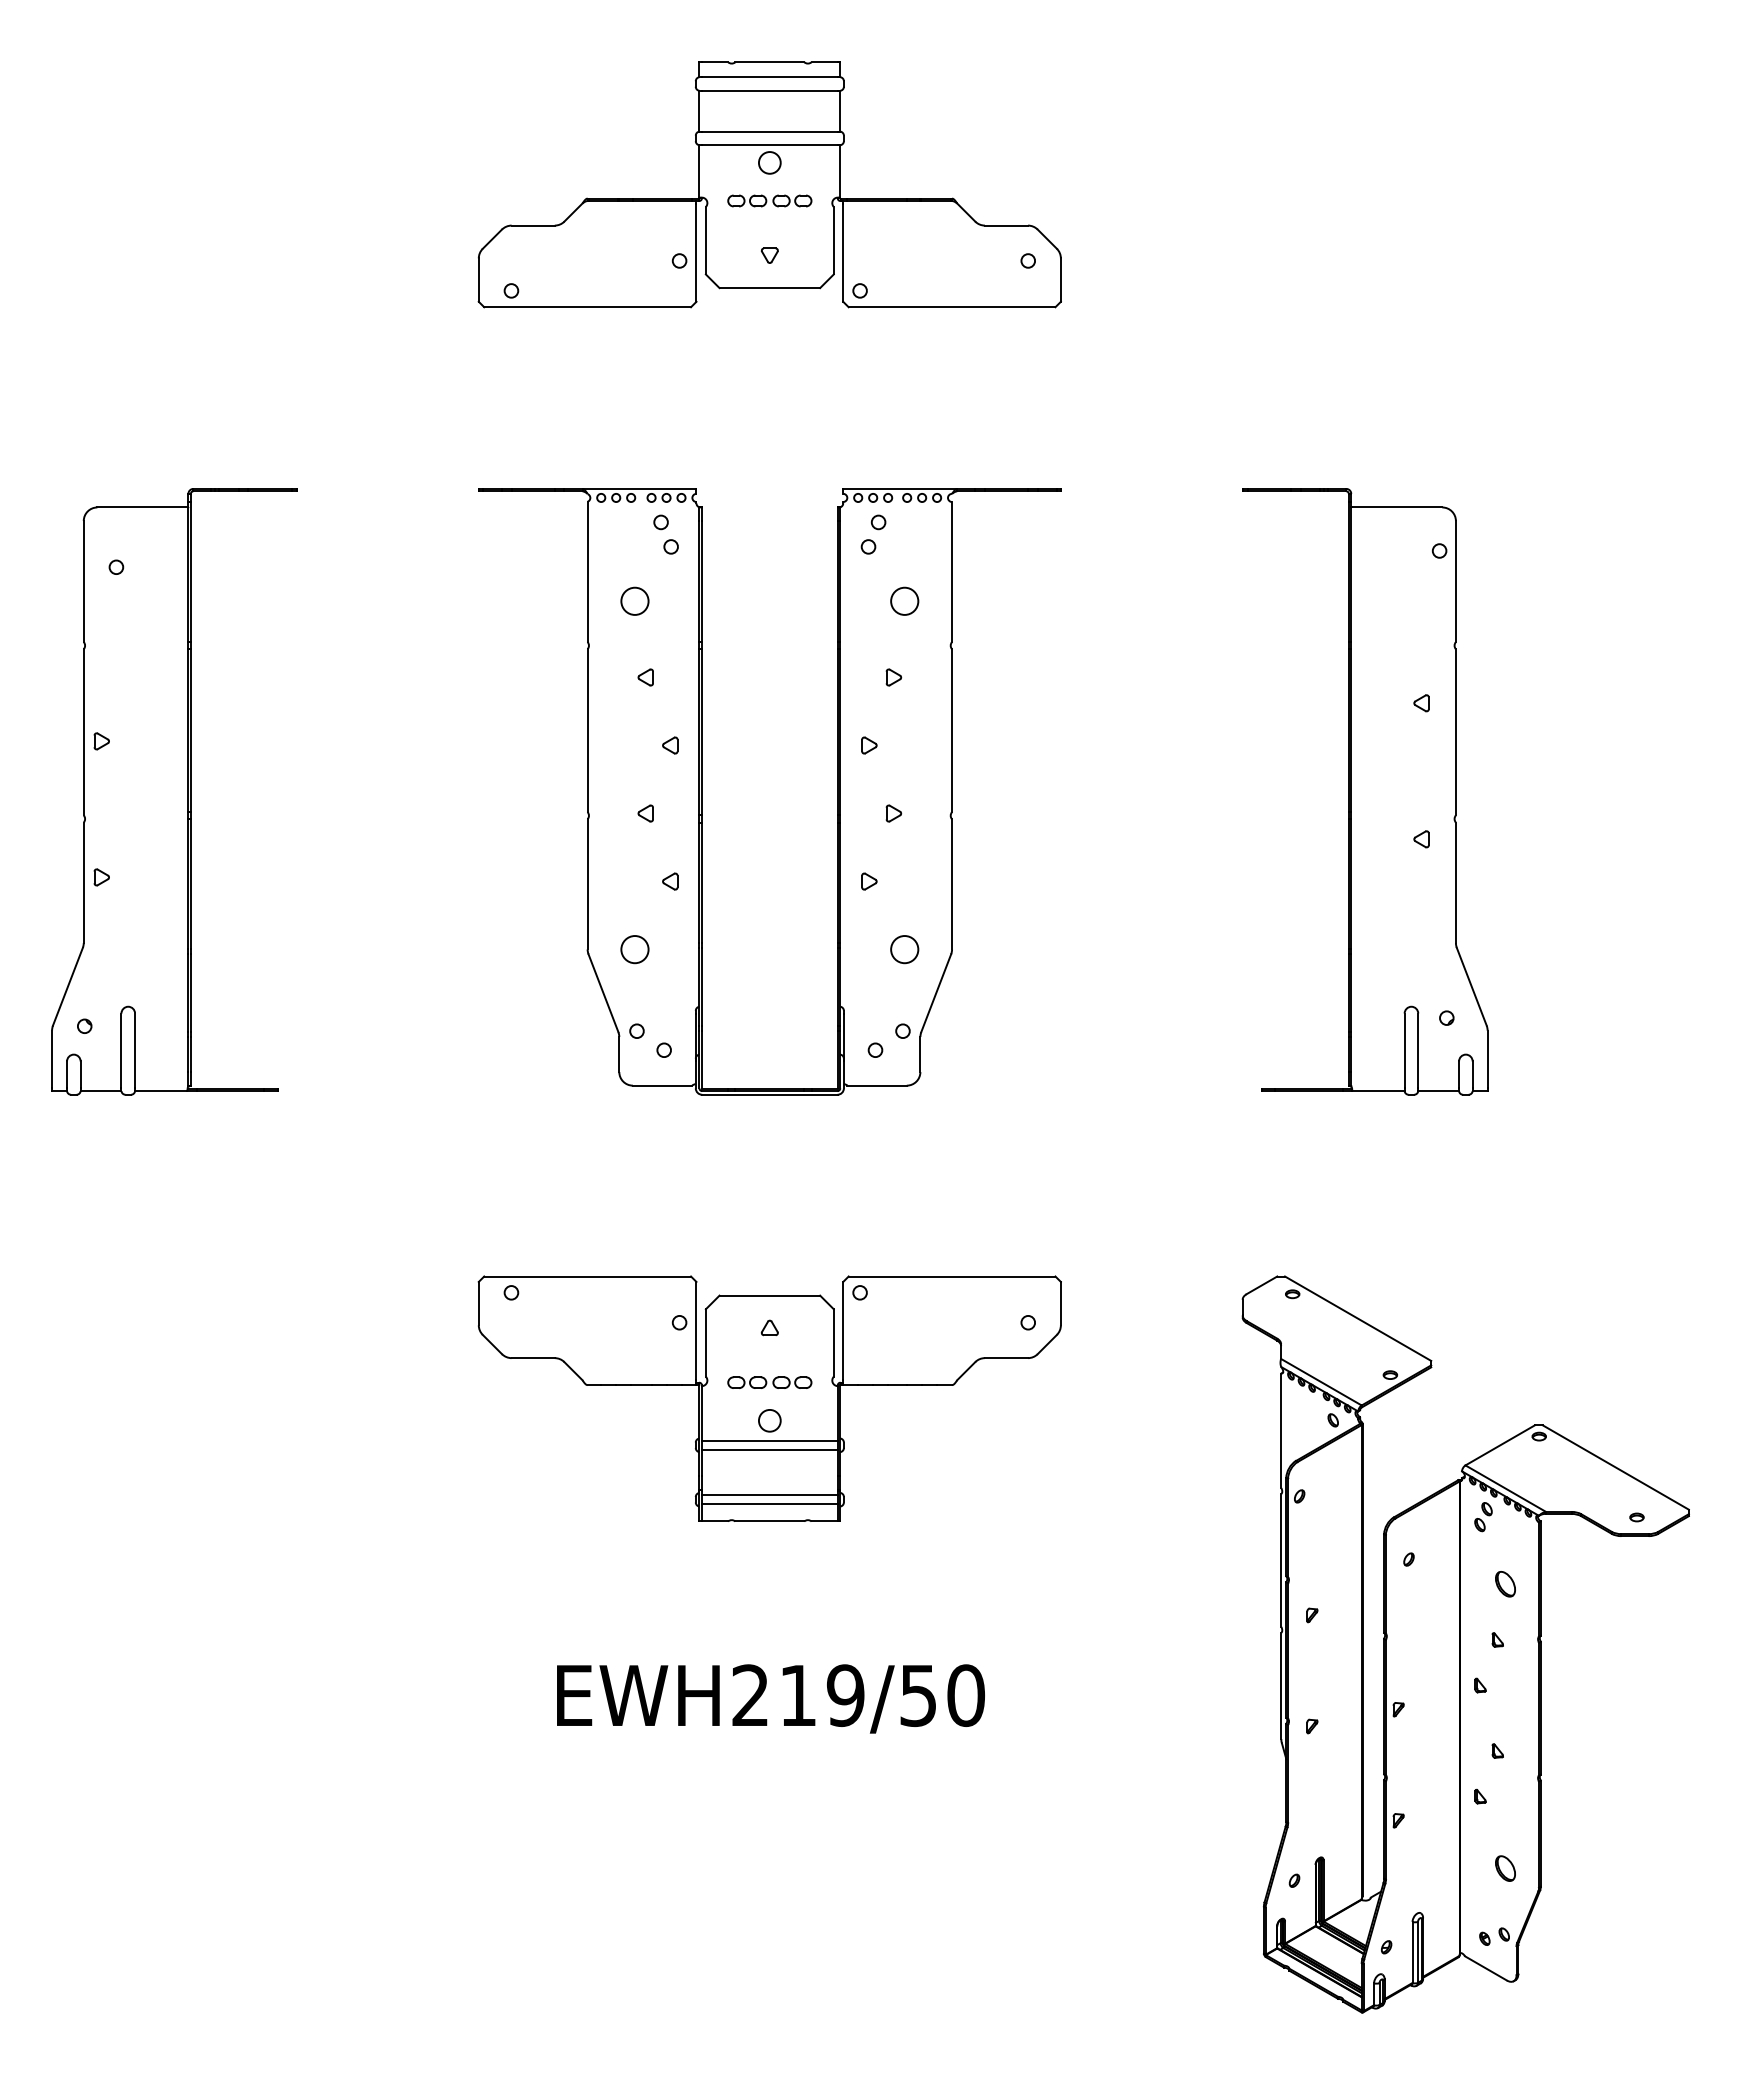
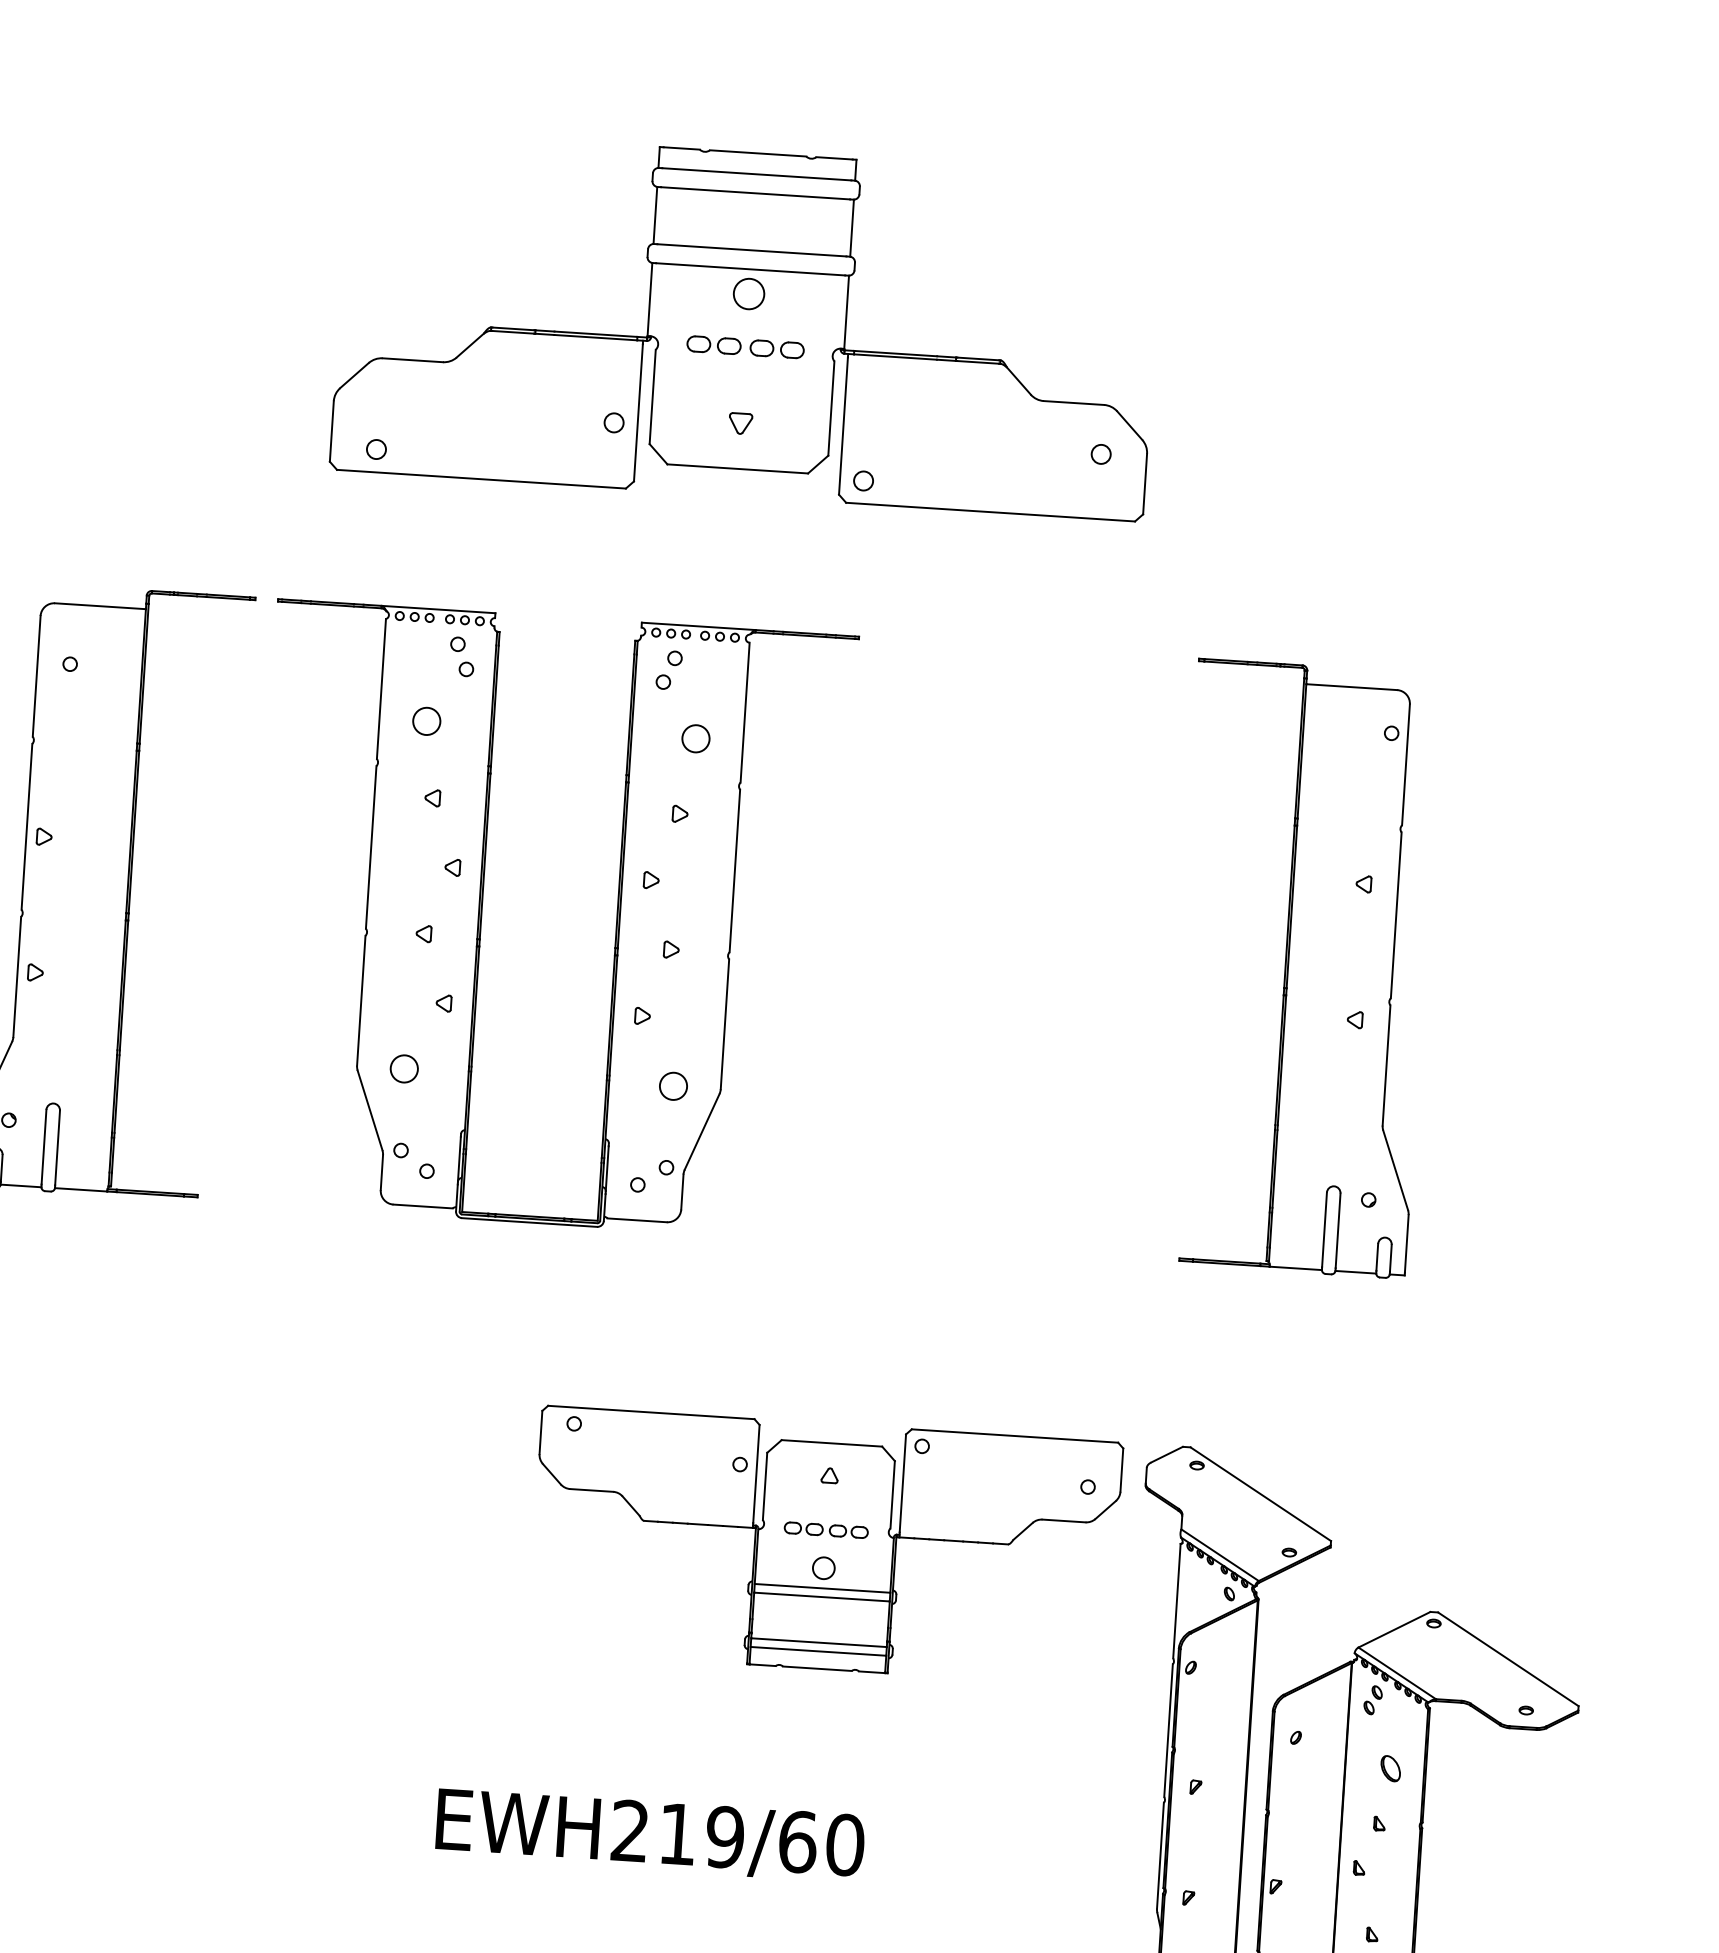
part: (769, 184) -> (746, 324), size x1.4
part: (702, 791) -> (481, 915), moved
part: (769, 1398) -> (824, 1545), moved
text: (918, 1695) -> (797, 1841), EWH219/50 -> EWH219/60

